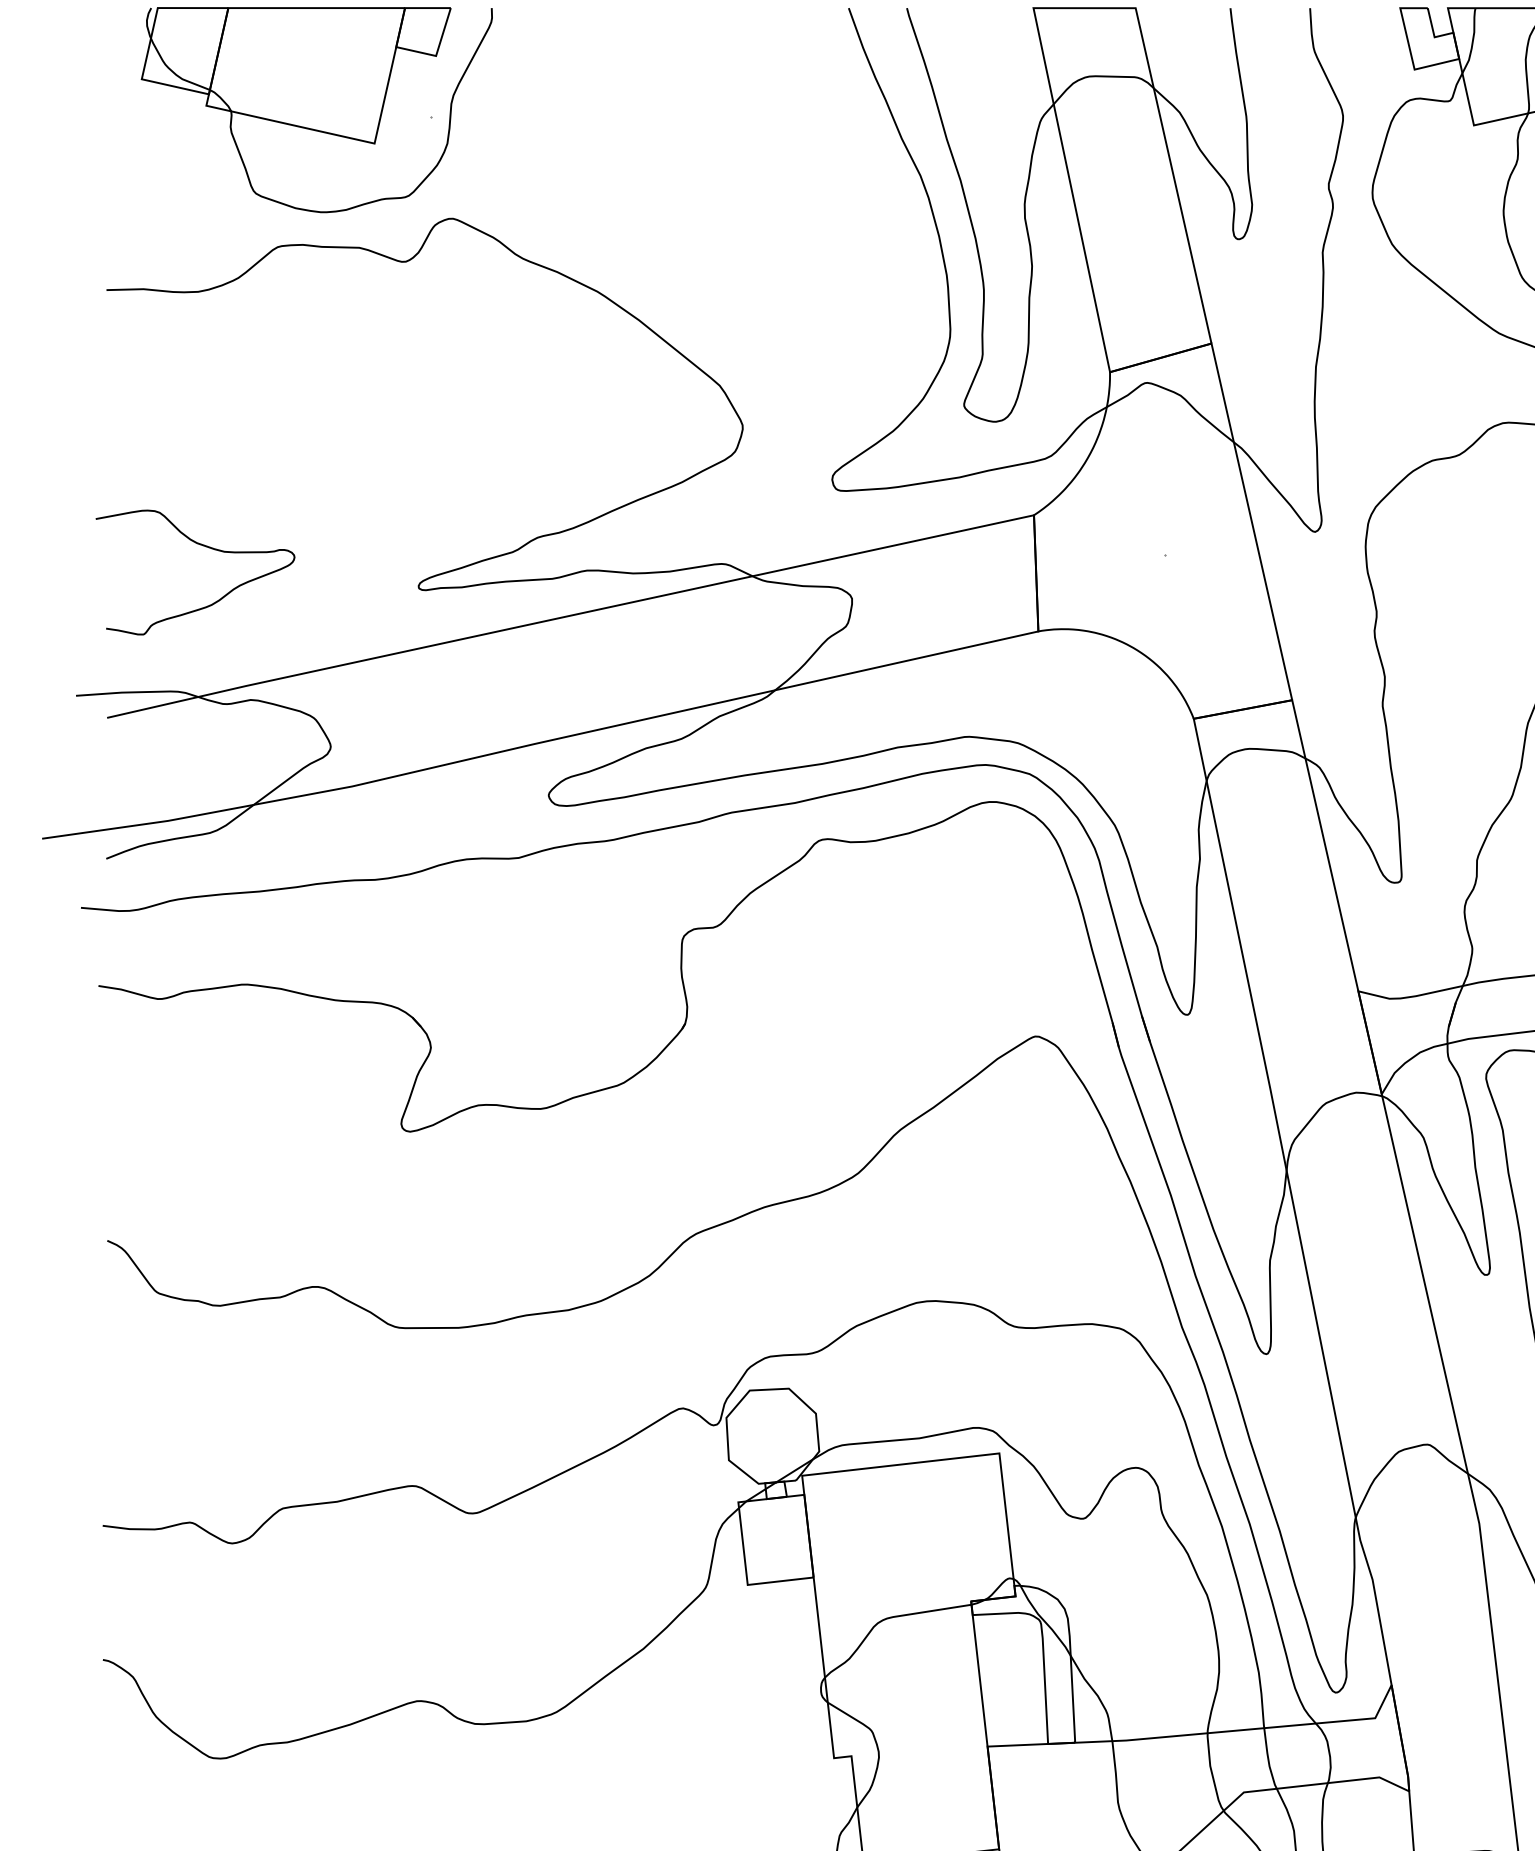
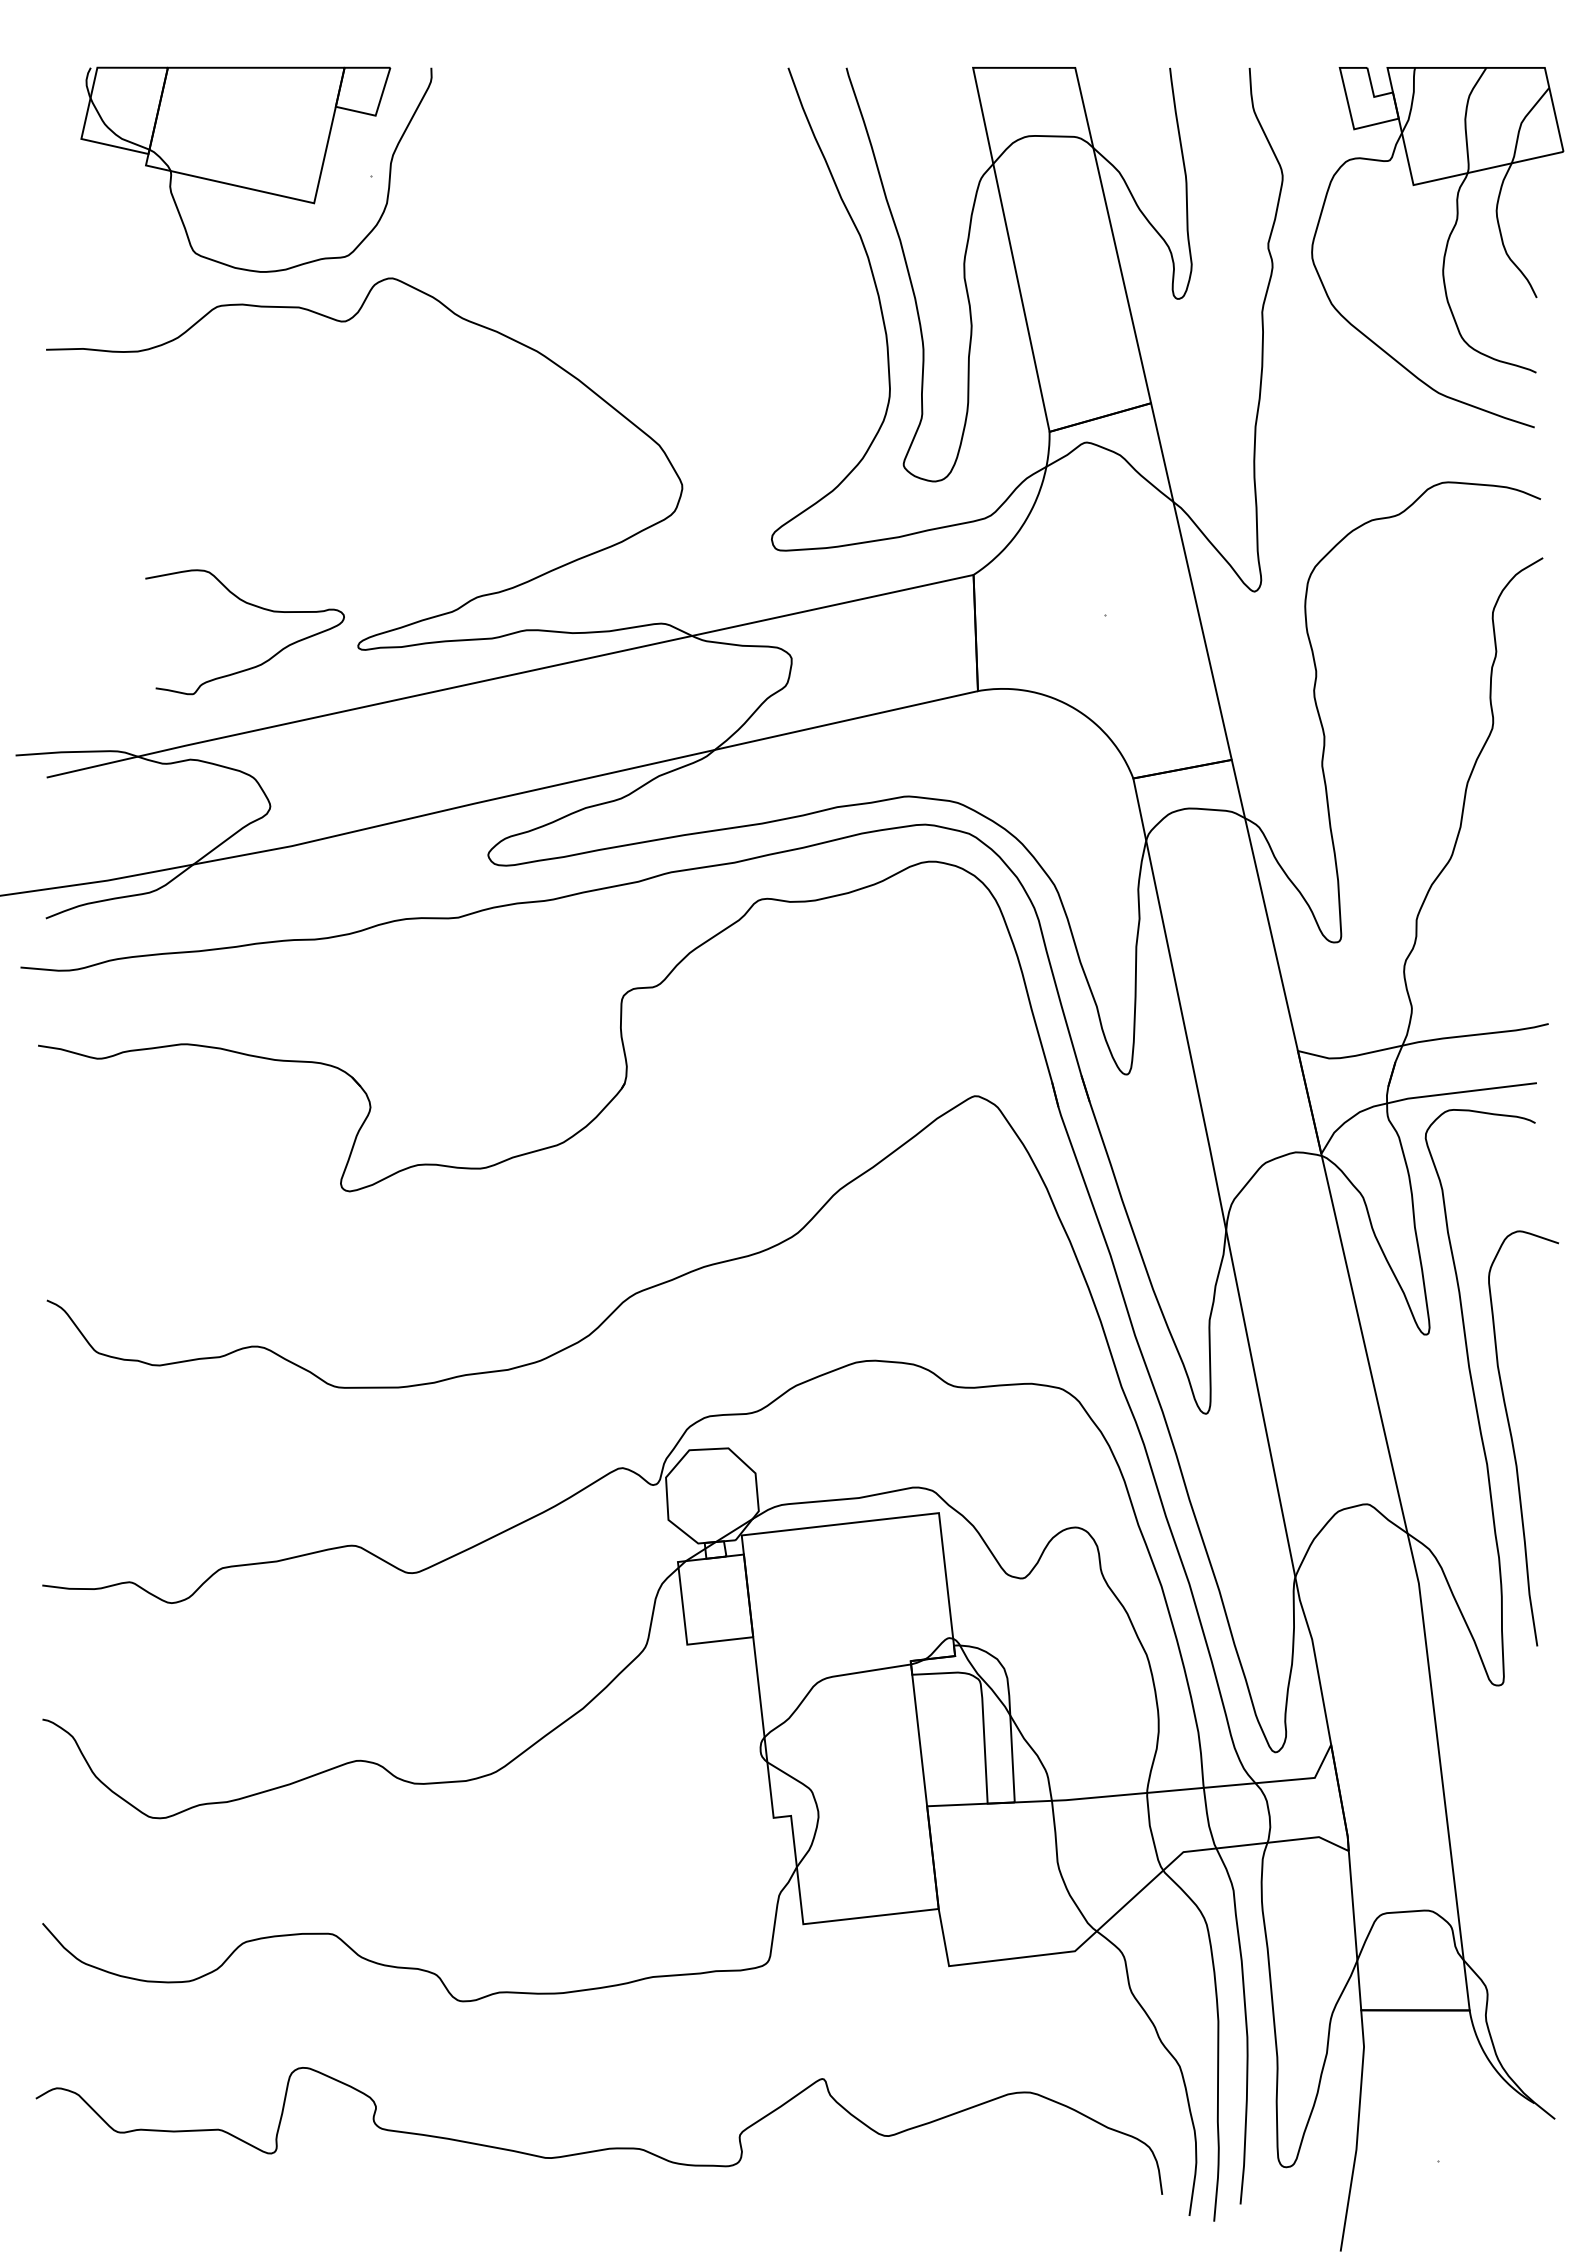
curve: (203, 546) -> (253, 606), moved

